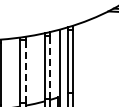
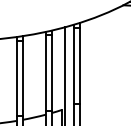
line: (49, 66) -> (51, 72), dashed -> solid
line: (25, 71) -> (22, 78), dashed -> solid

